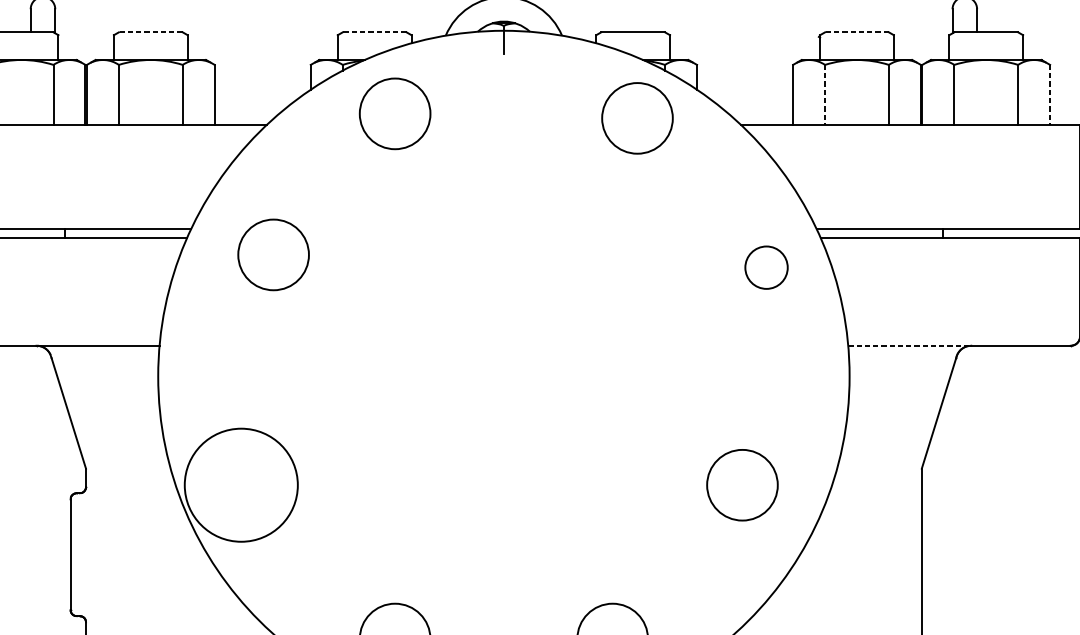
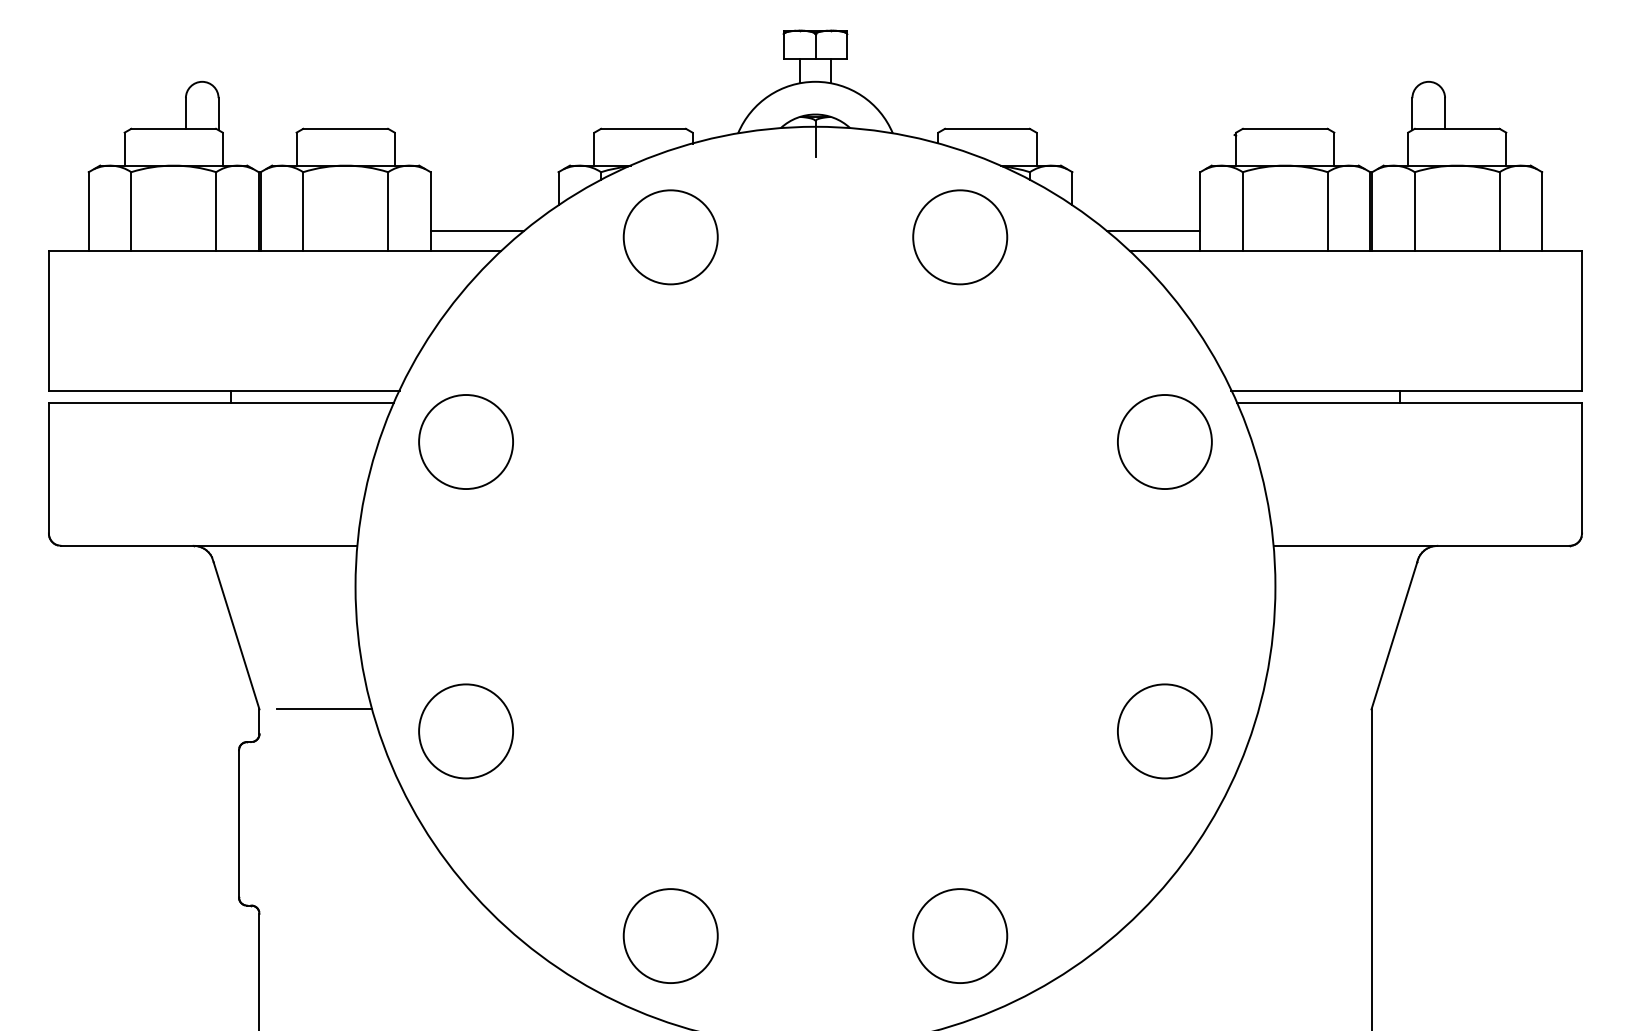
line: (150, 32) -> (345, 128), dashed -> solid
line: (374, 32) -> (643, 128), dashed -> solid
line: (856, 32) -> (1284, 128), dashed -> solid
line: (824, 94) -> (1242, 211), dashed -> solid
line: (1050, 94) -> (1542, 211), dashed -> solid
line: (249, 109) -> (476, 231), added
line: (757, 109) -> (1153, 231), added
circle: (637, 118) -> (960, 237), moved
circle: (273, 254) -> (465, 441), moved
circle: (766, 267) -> (1164, 441), size x1.67
line: (909, 345) -> (1355, 545), dashed -> solid
line: (134, 468) -> (324, 709), added
circle: (241, 485) -> (466, 731), size x0.62
circle: (742, 485) -> (1164, 731), moved

